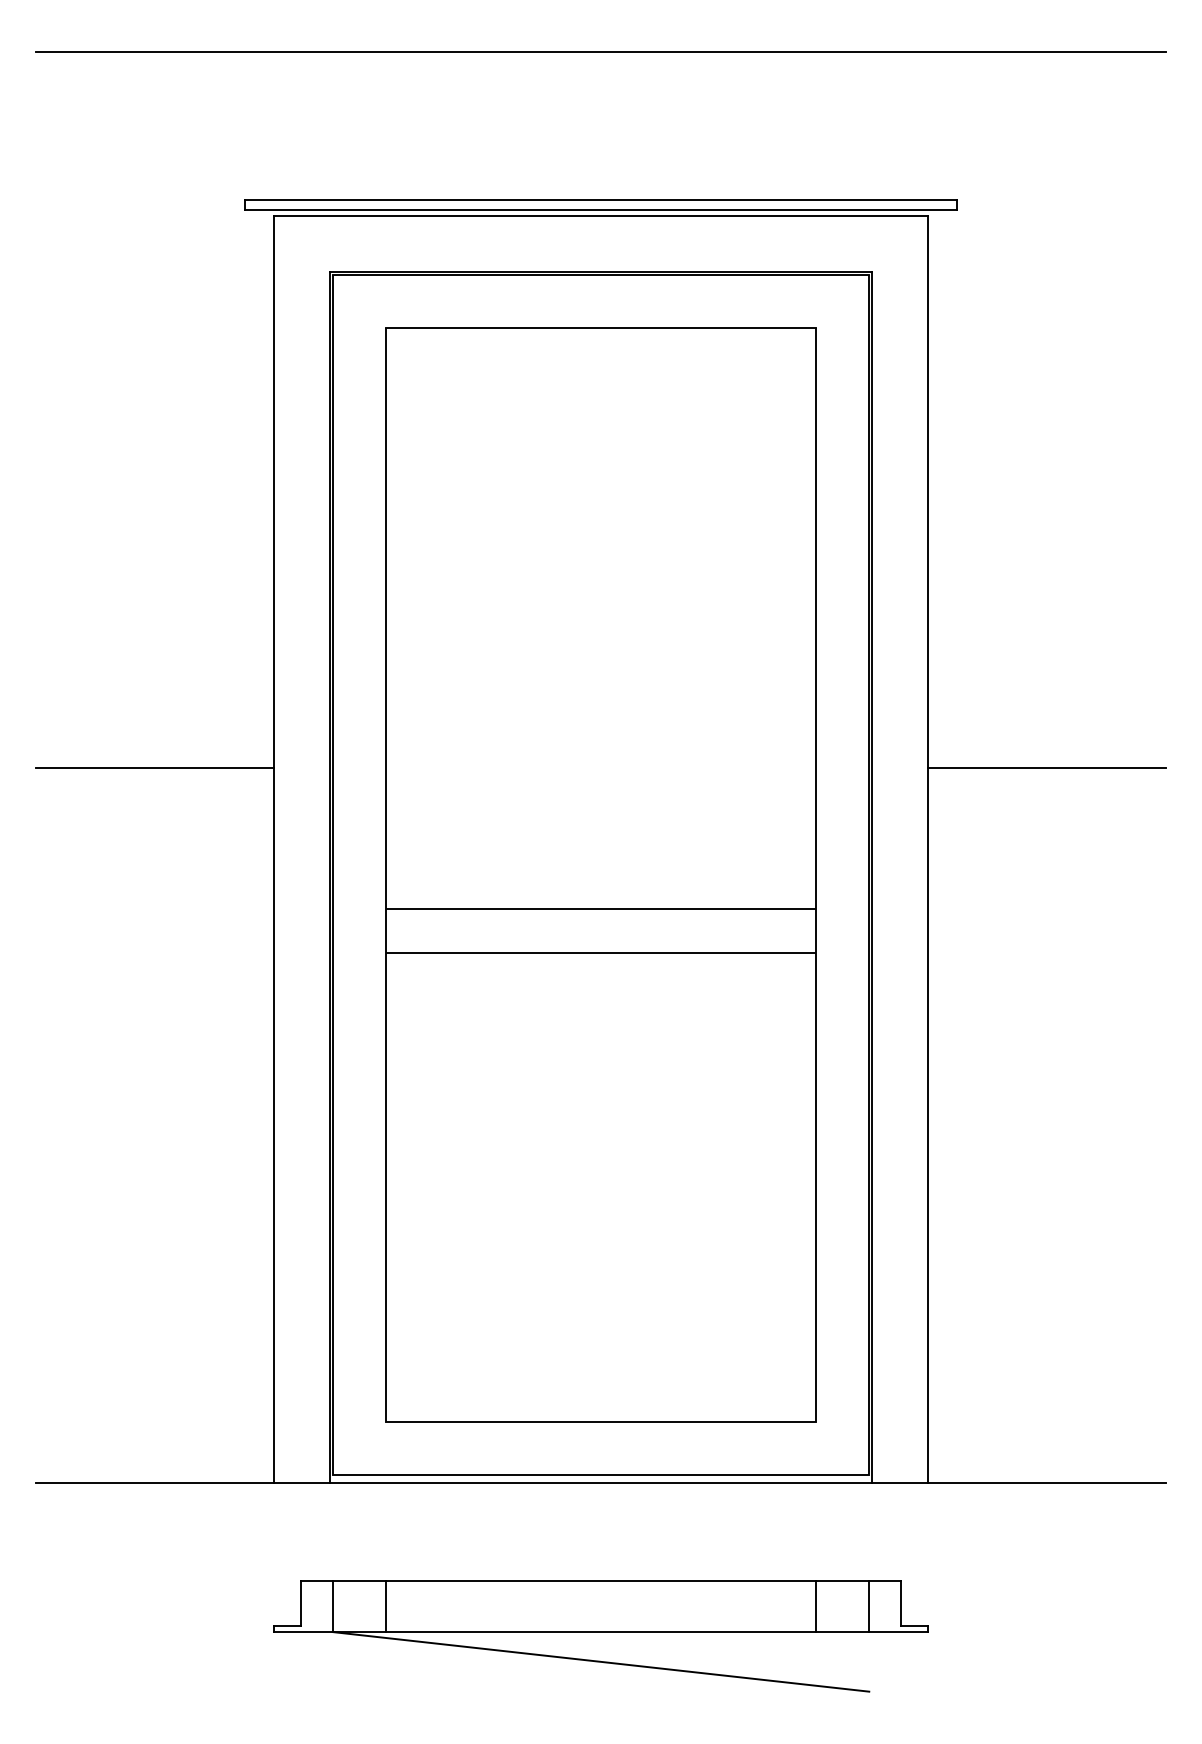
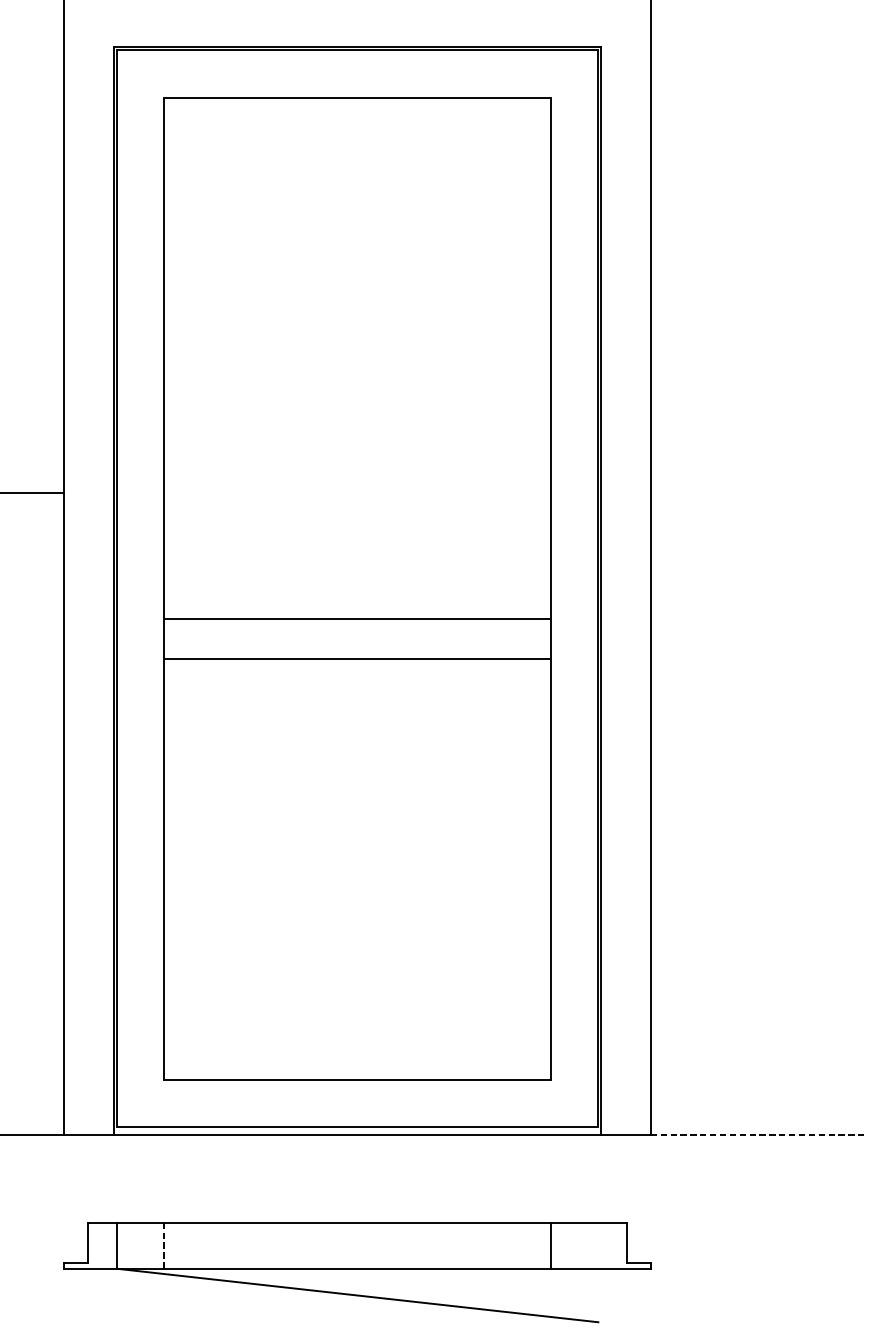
line: (1046, 767) -> (757, 492), removed
line: (1047, 1483) -> (758, 1135), solid -> dashed
line: (385, 1606) -> (164, 1245), solid -> dashed
line: (869, 1606) -> (598, 1245), removed

